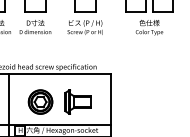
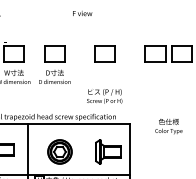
text: (85, 27) -> (104, 96), moved
text: (149, 27) -> (168, 126), moved
part: (78, 101) -> (108, 151), moved

